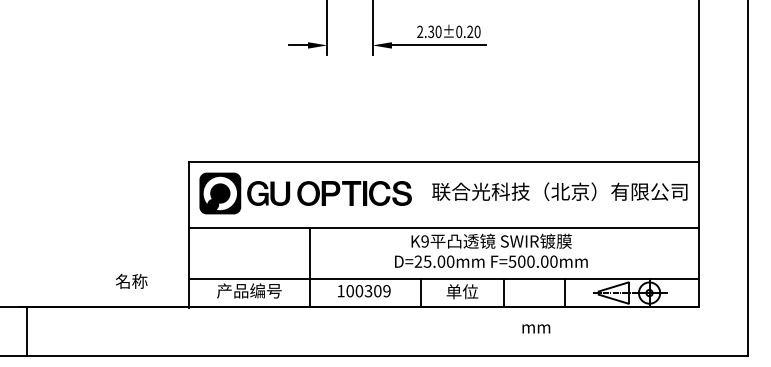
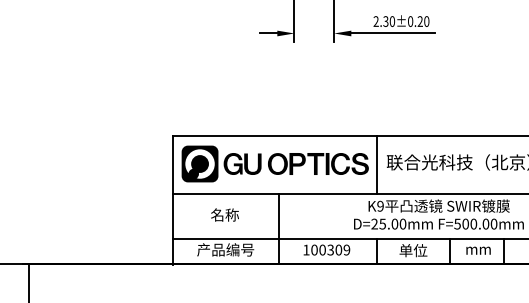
line: (420, 194) -> (376, 164), added
text: (131, 280) -> (224, 214), moved
text: (536, 328) -> (478, 250), moved

